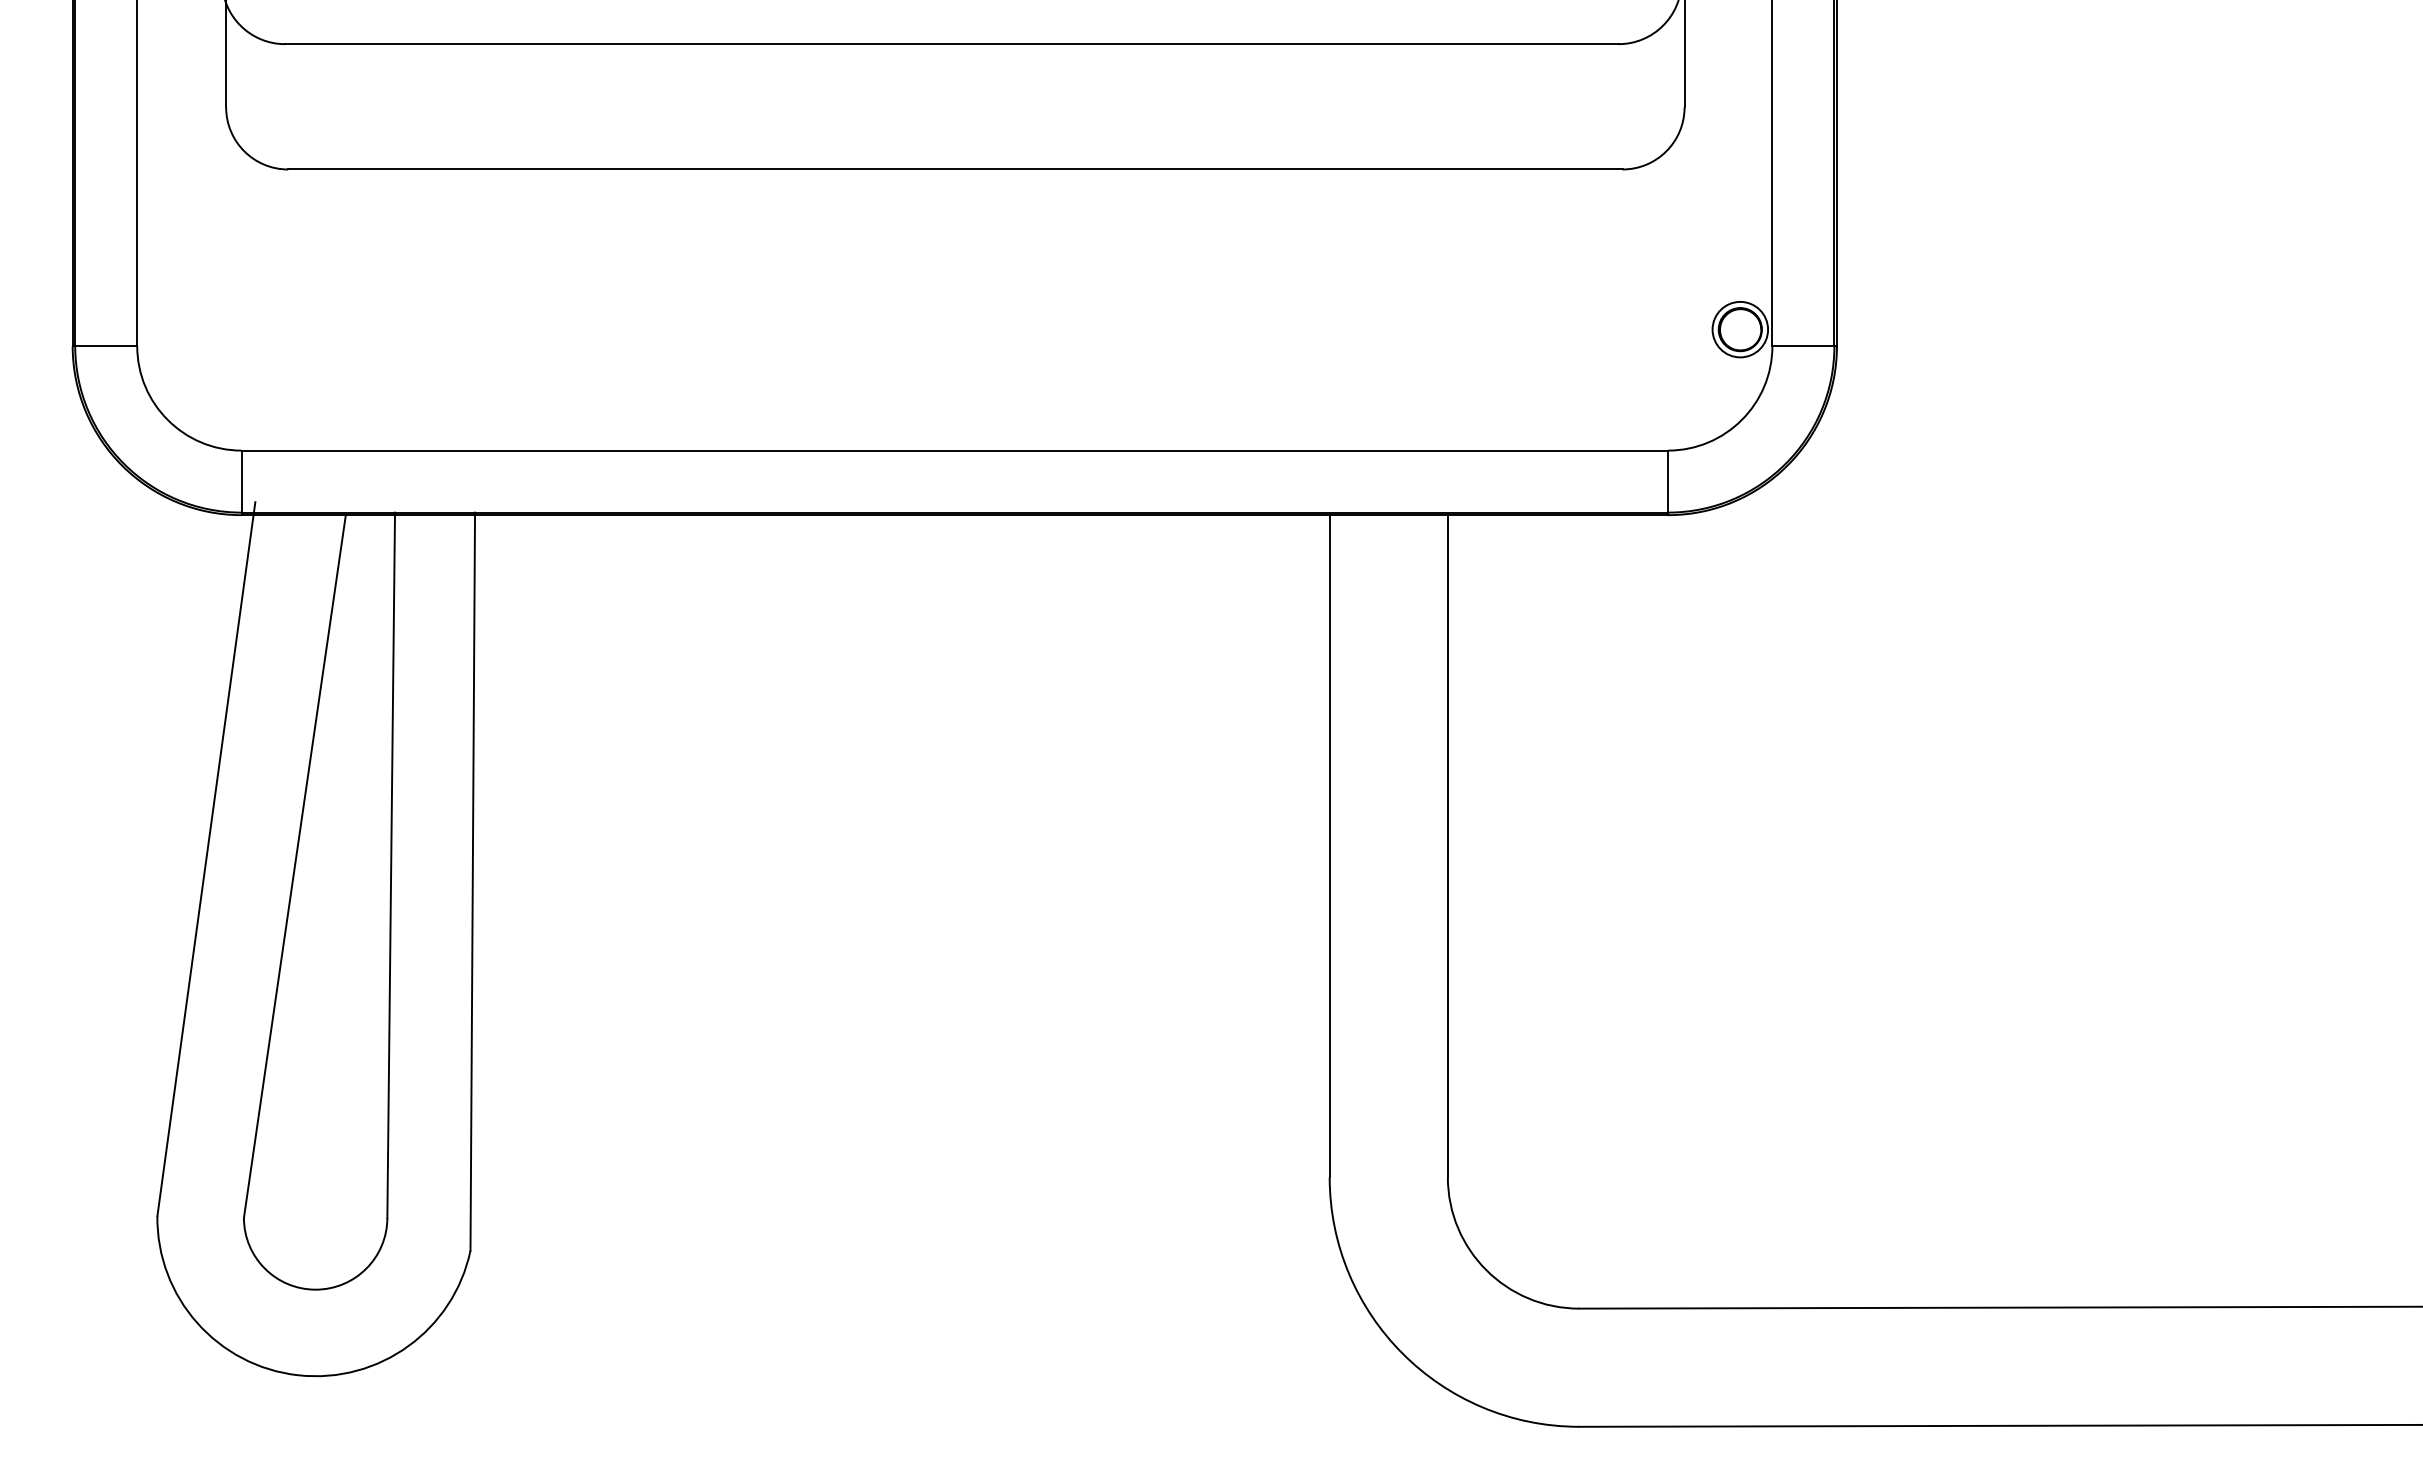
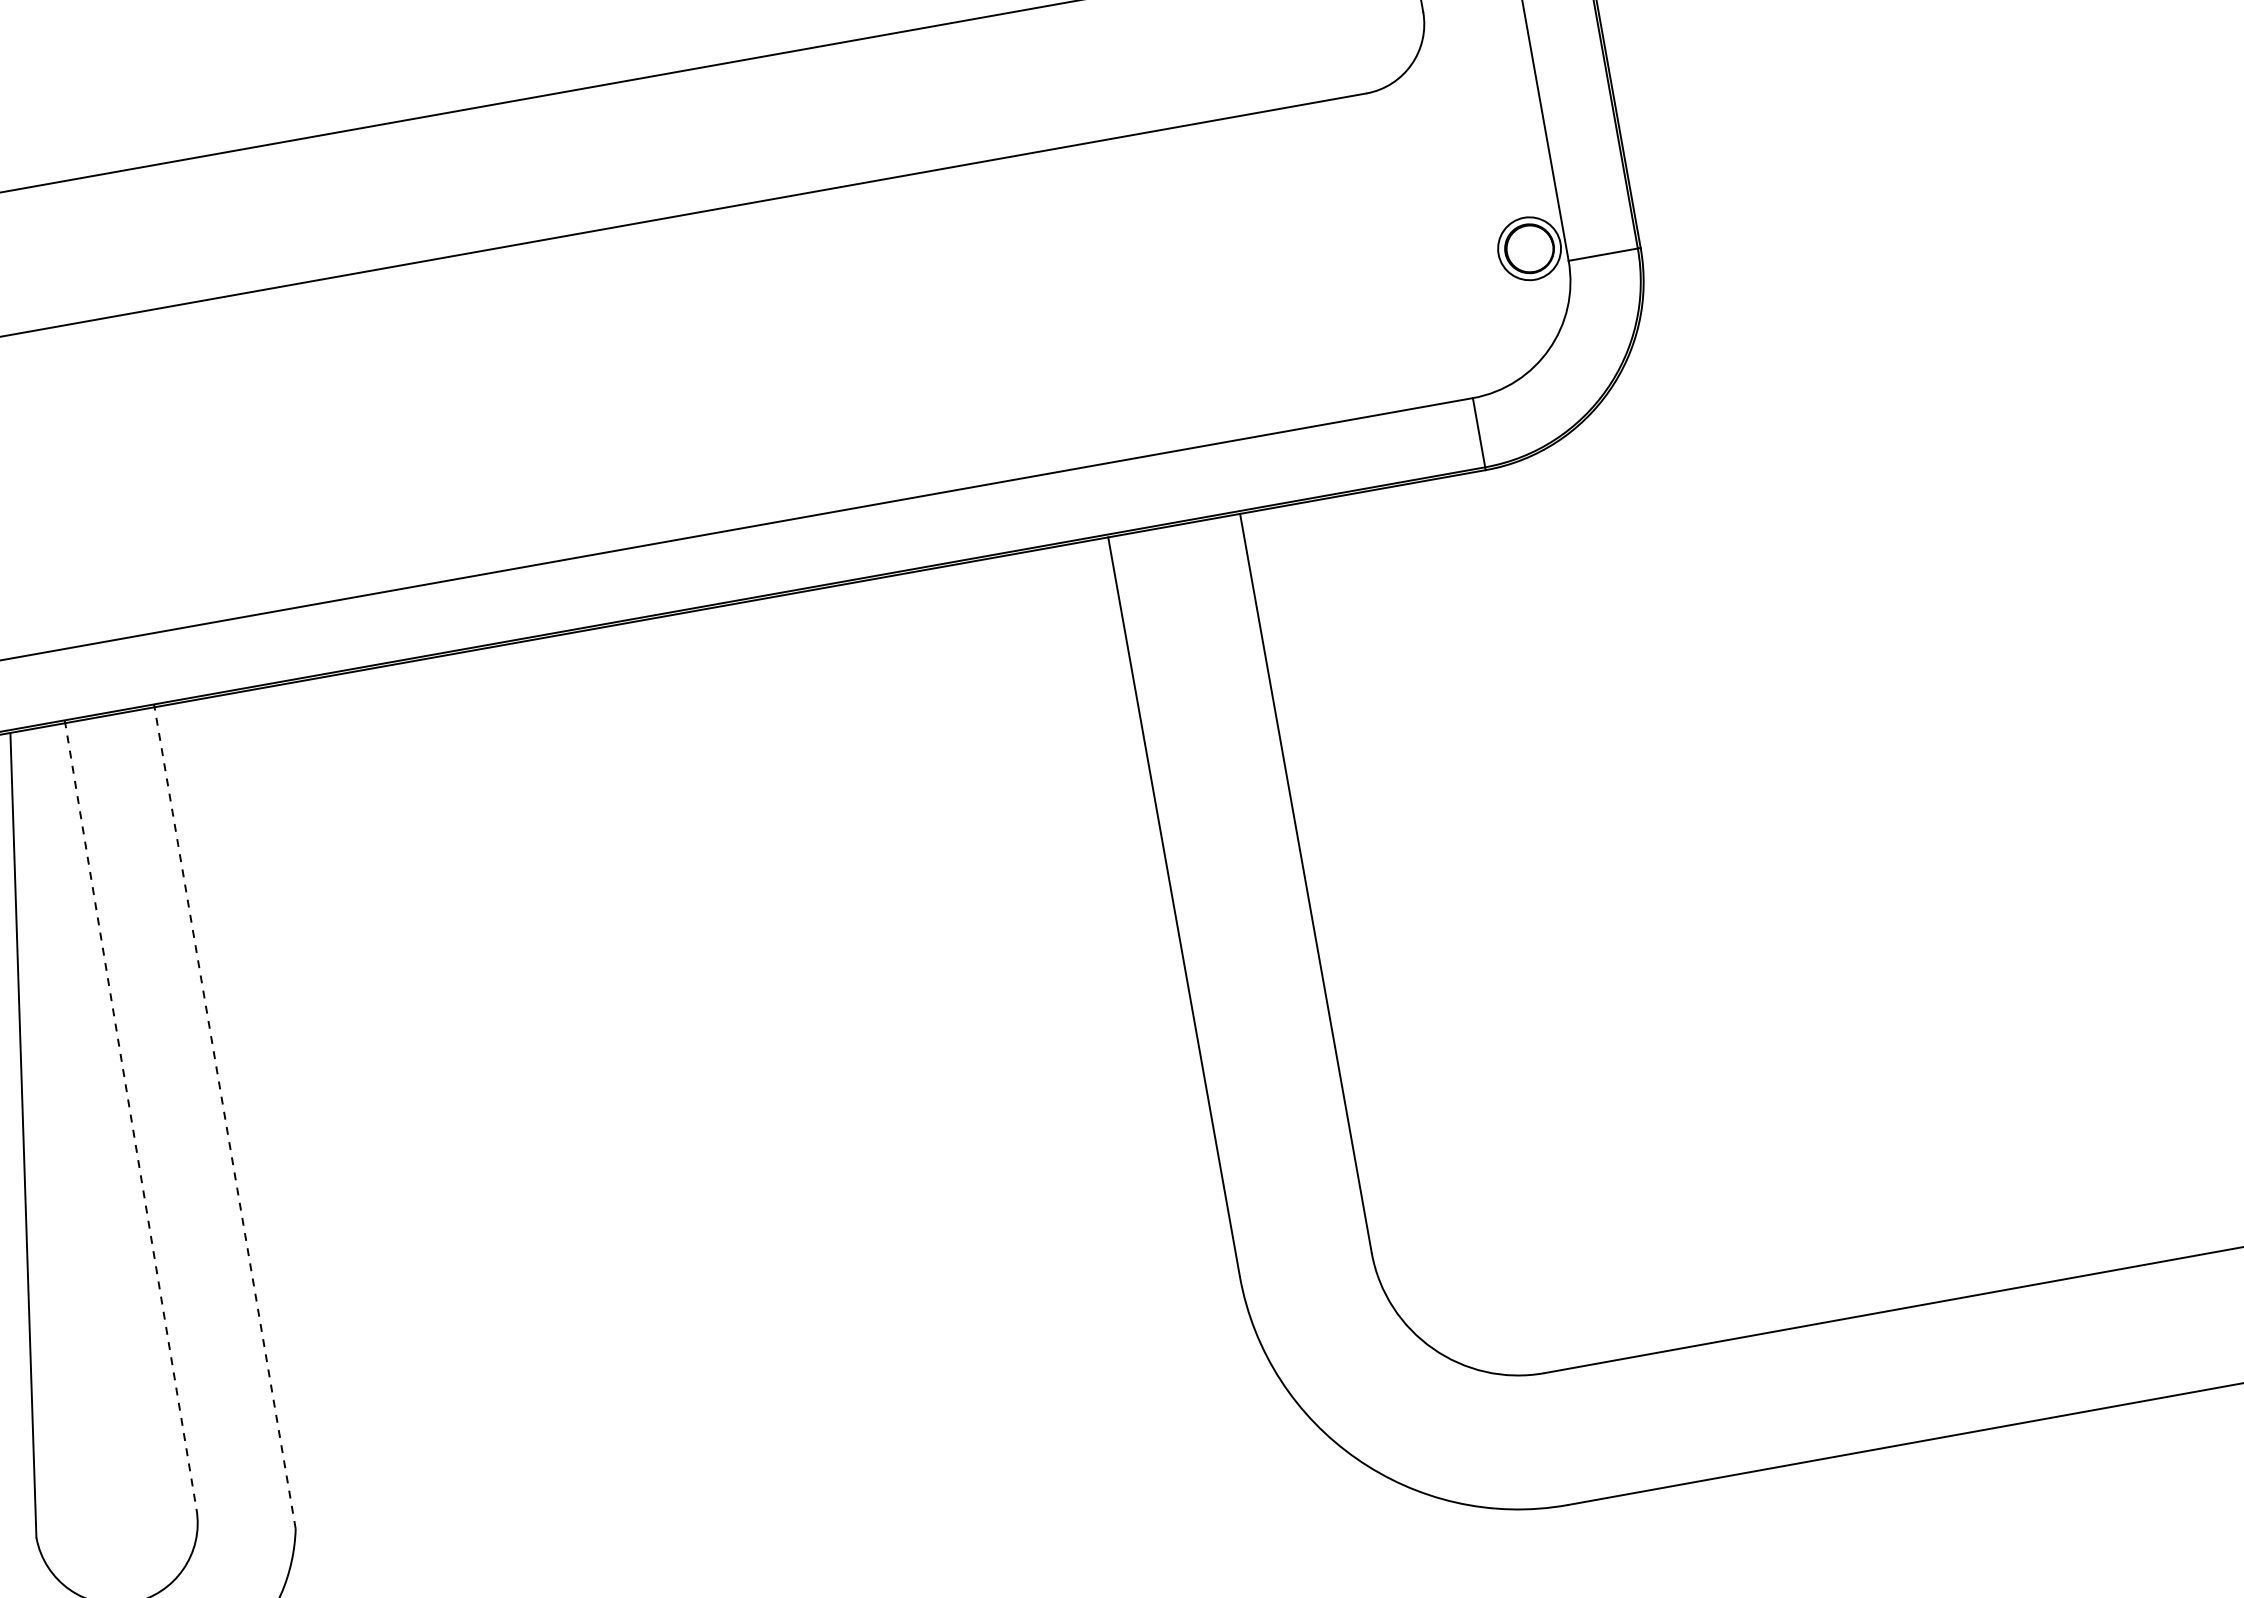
line: (391, 865) -> (131, 1114), solid -> dashed
line: (472, 881) -> (224, 1116), solid -> dashed

